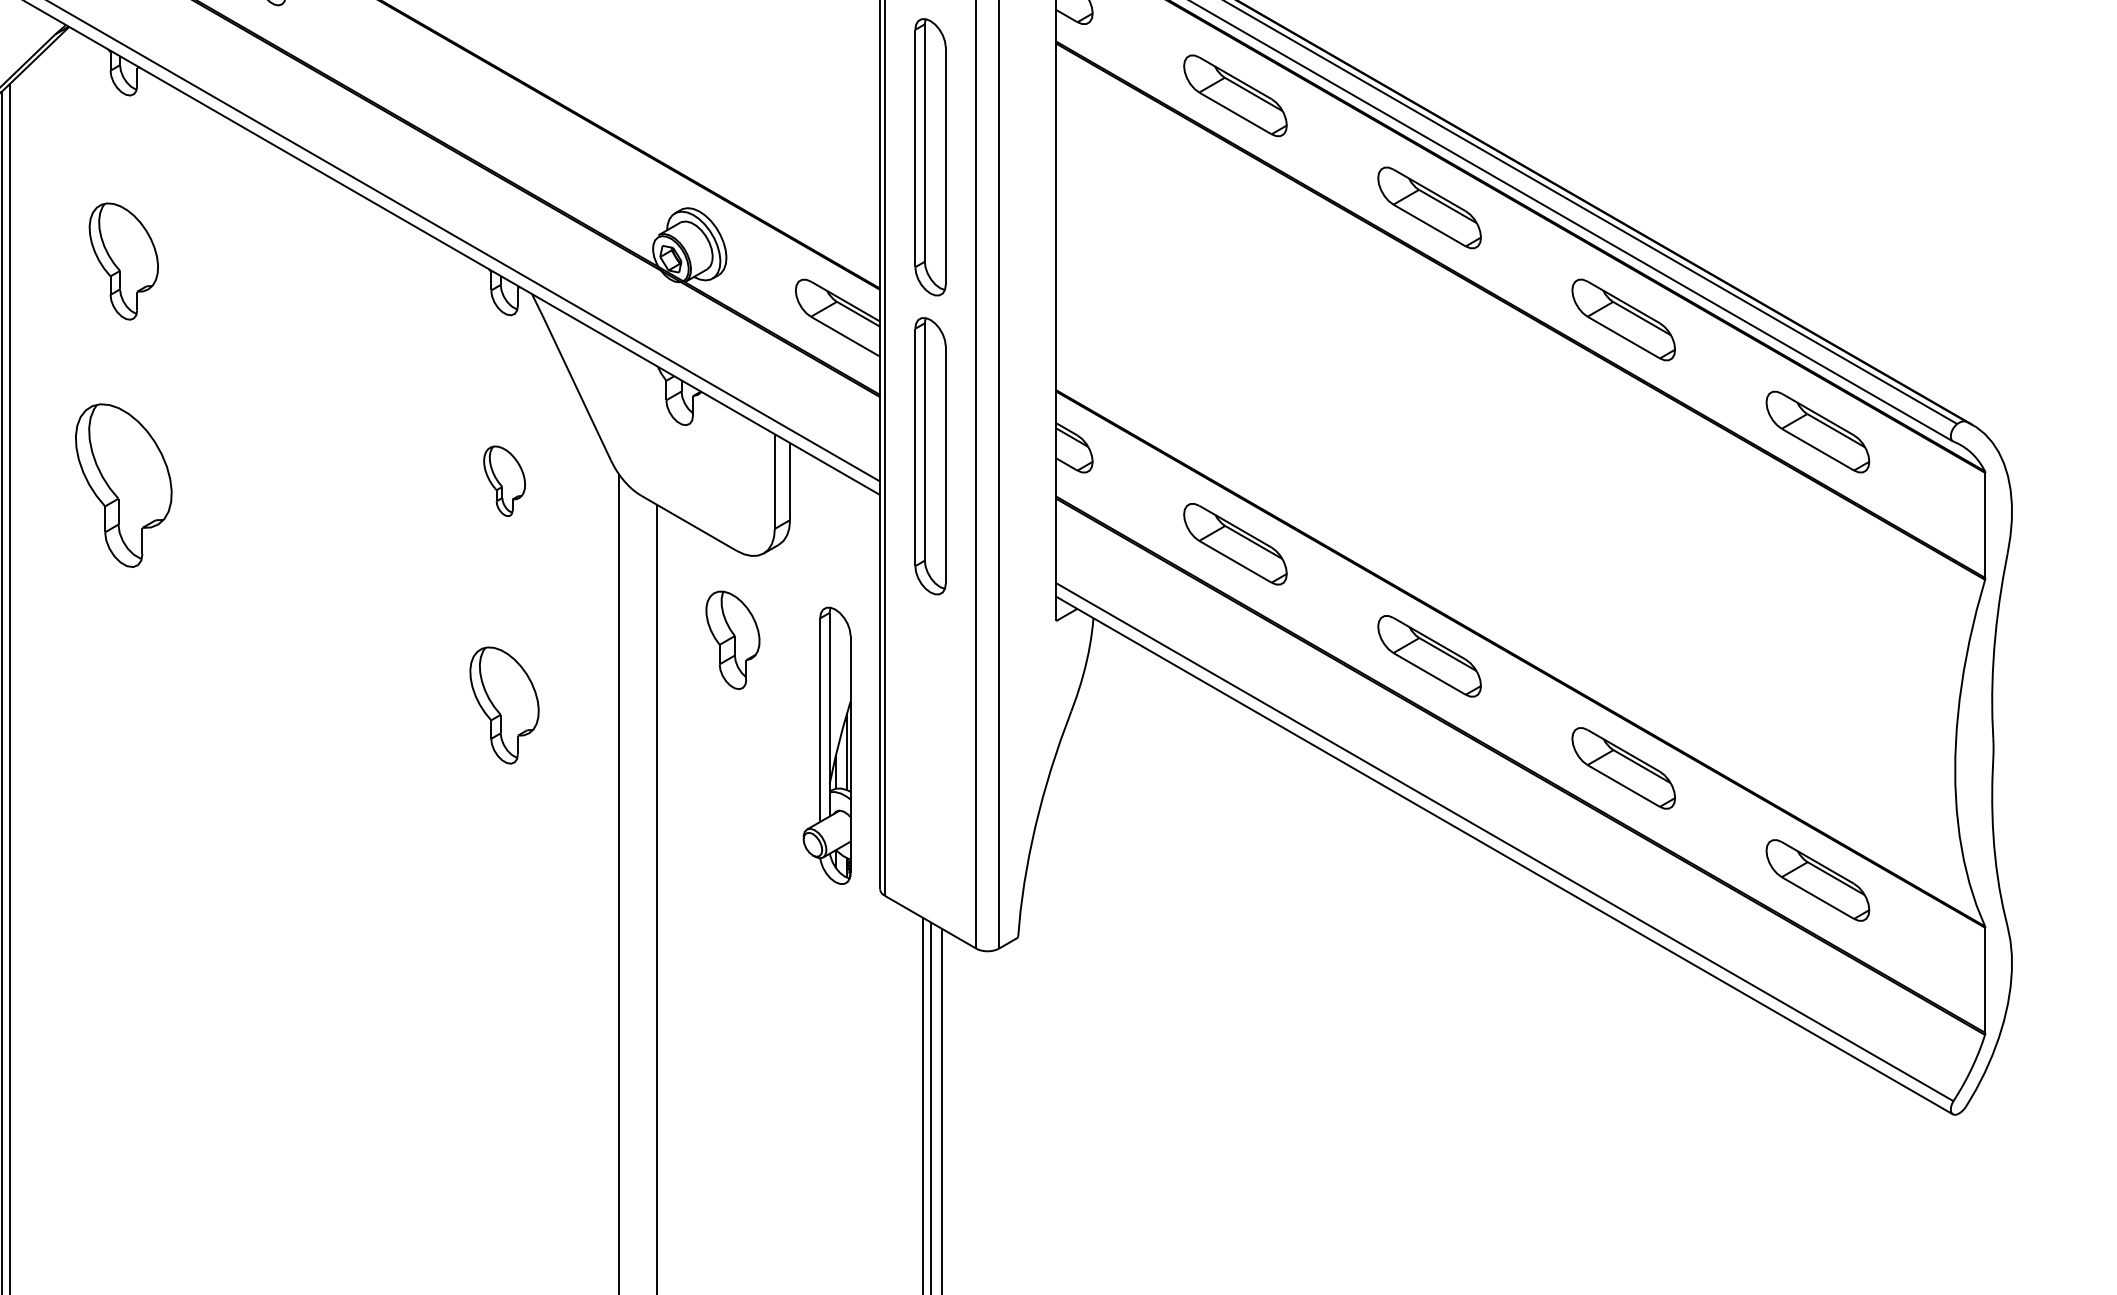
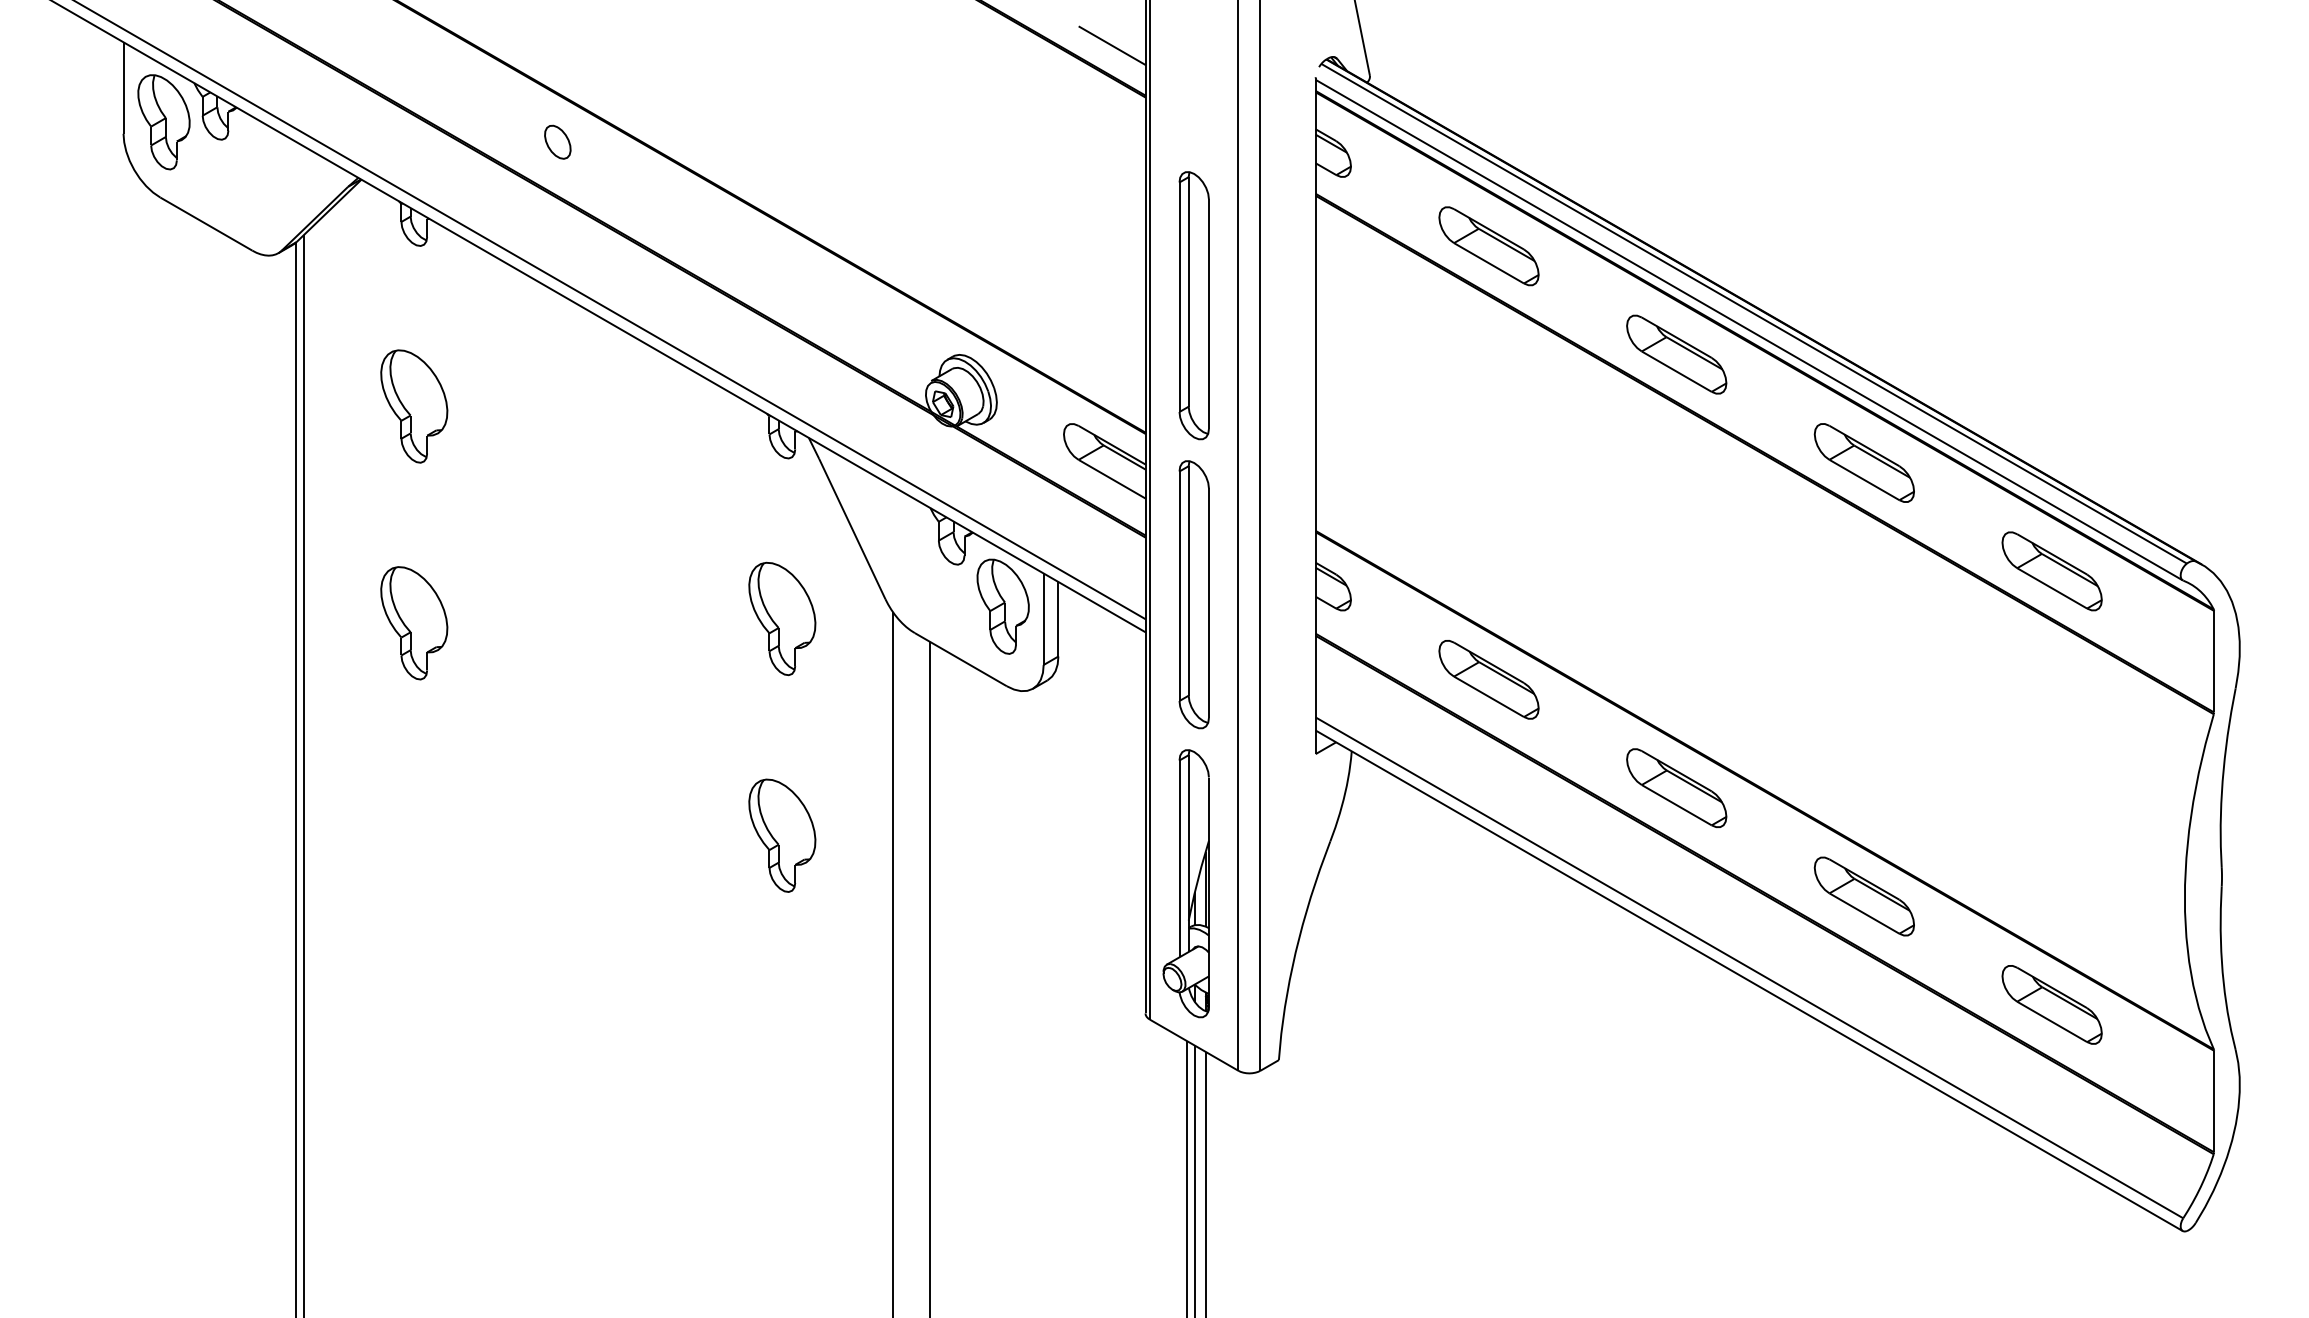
part: (504, 480) -> (782, 618), size x1.67
part: (124, 485) -> (414, 623), size x0.71
part: (732, 640) -> (1002, 606), moved
part: (826, 745) -> (1185, 883), moved

